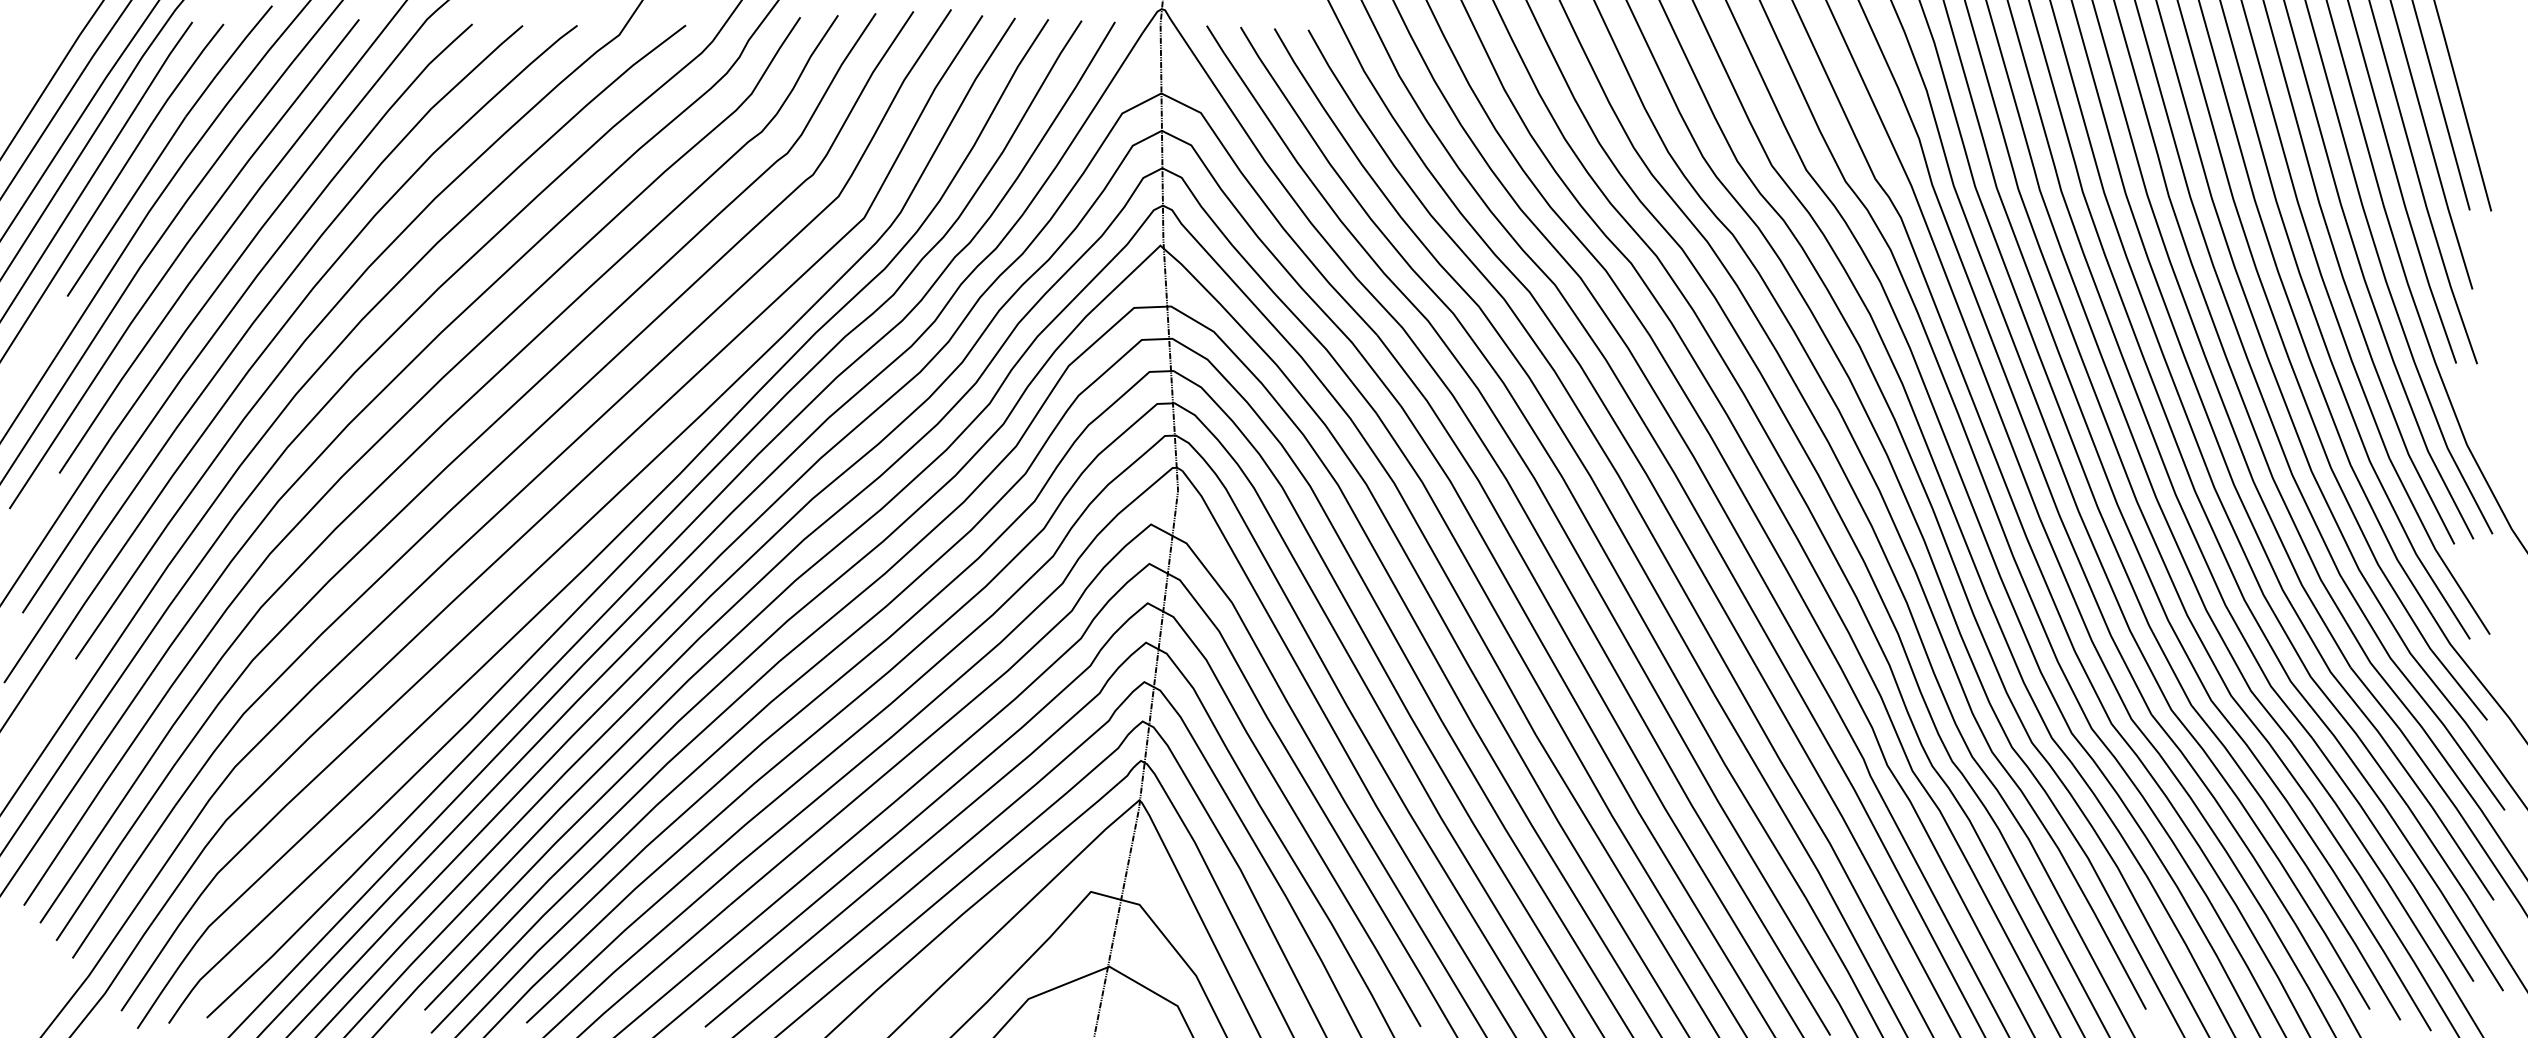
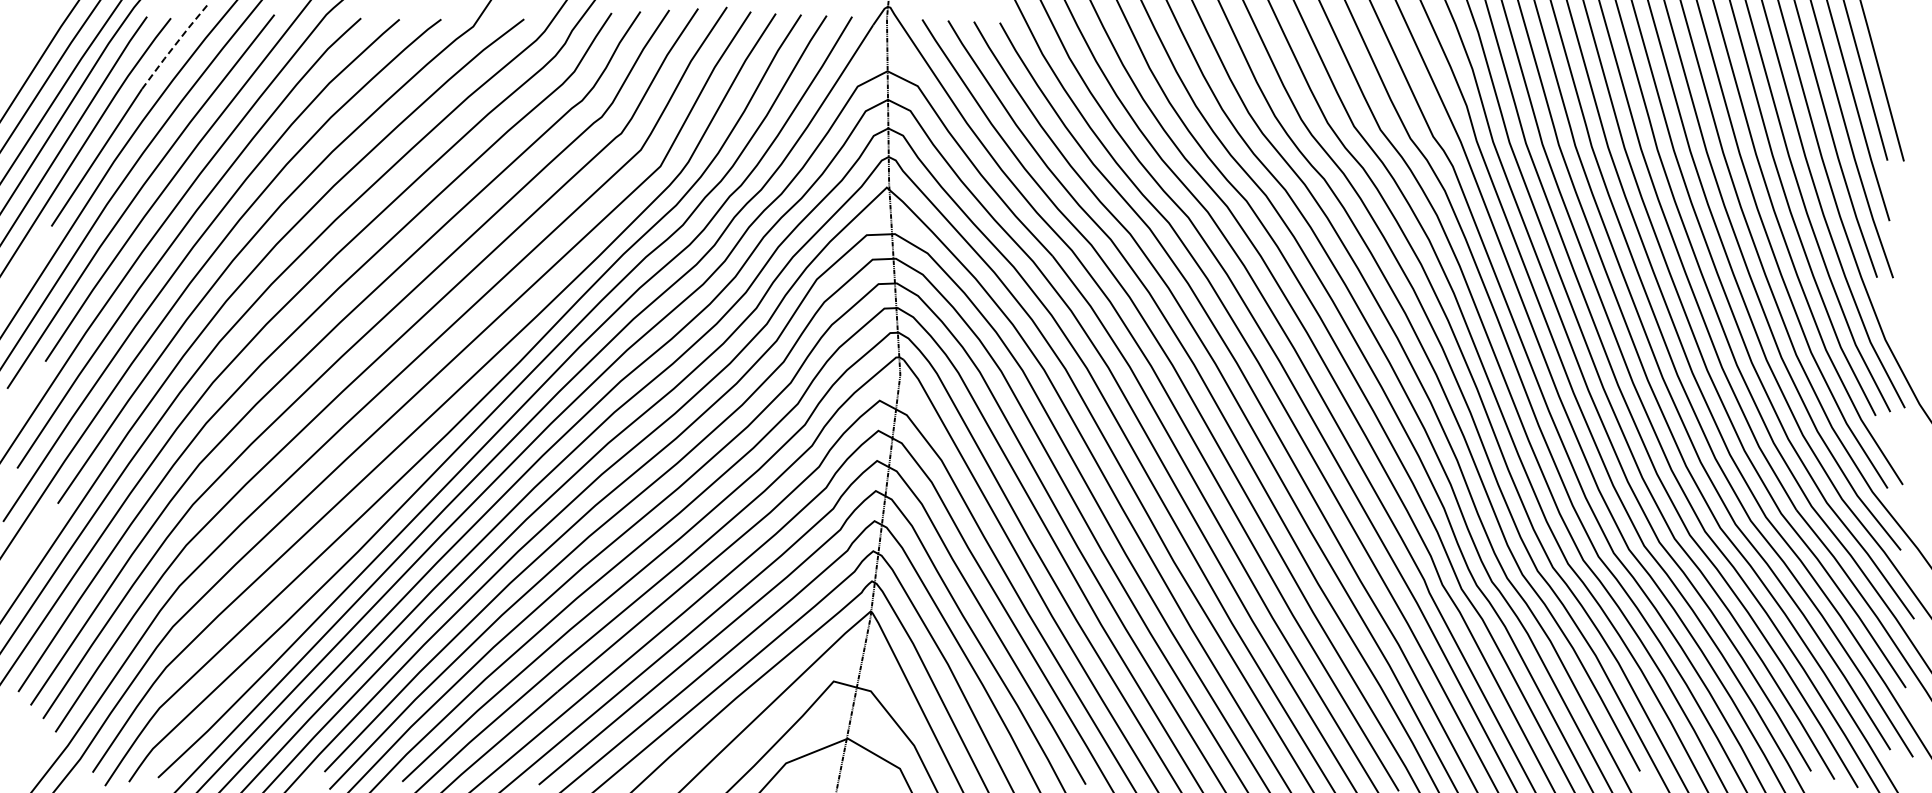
line: (228, 59) -> (174, 45), solid -> dashed

